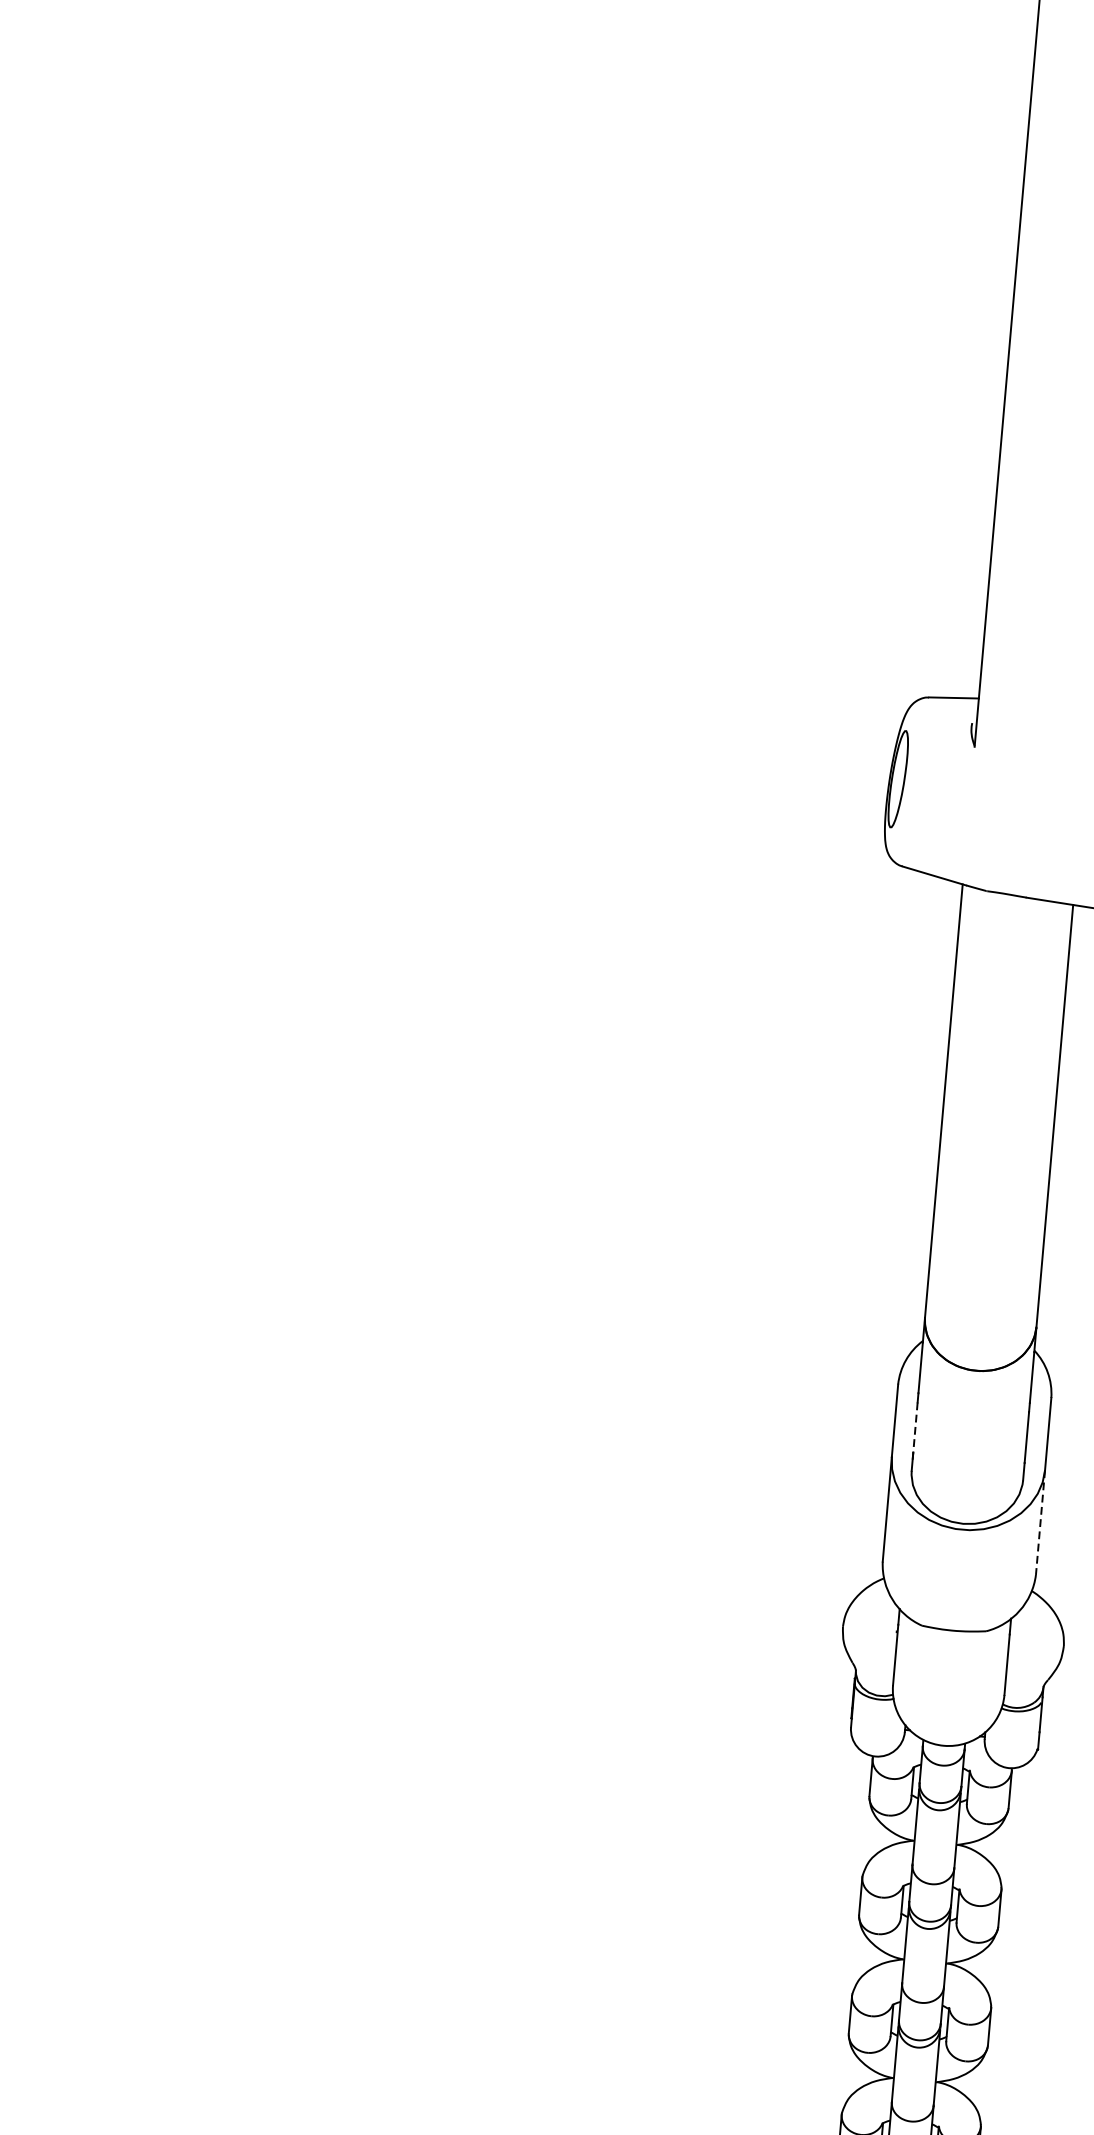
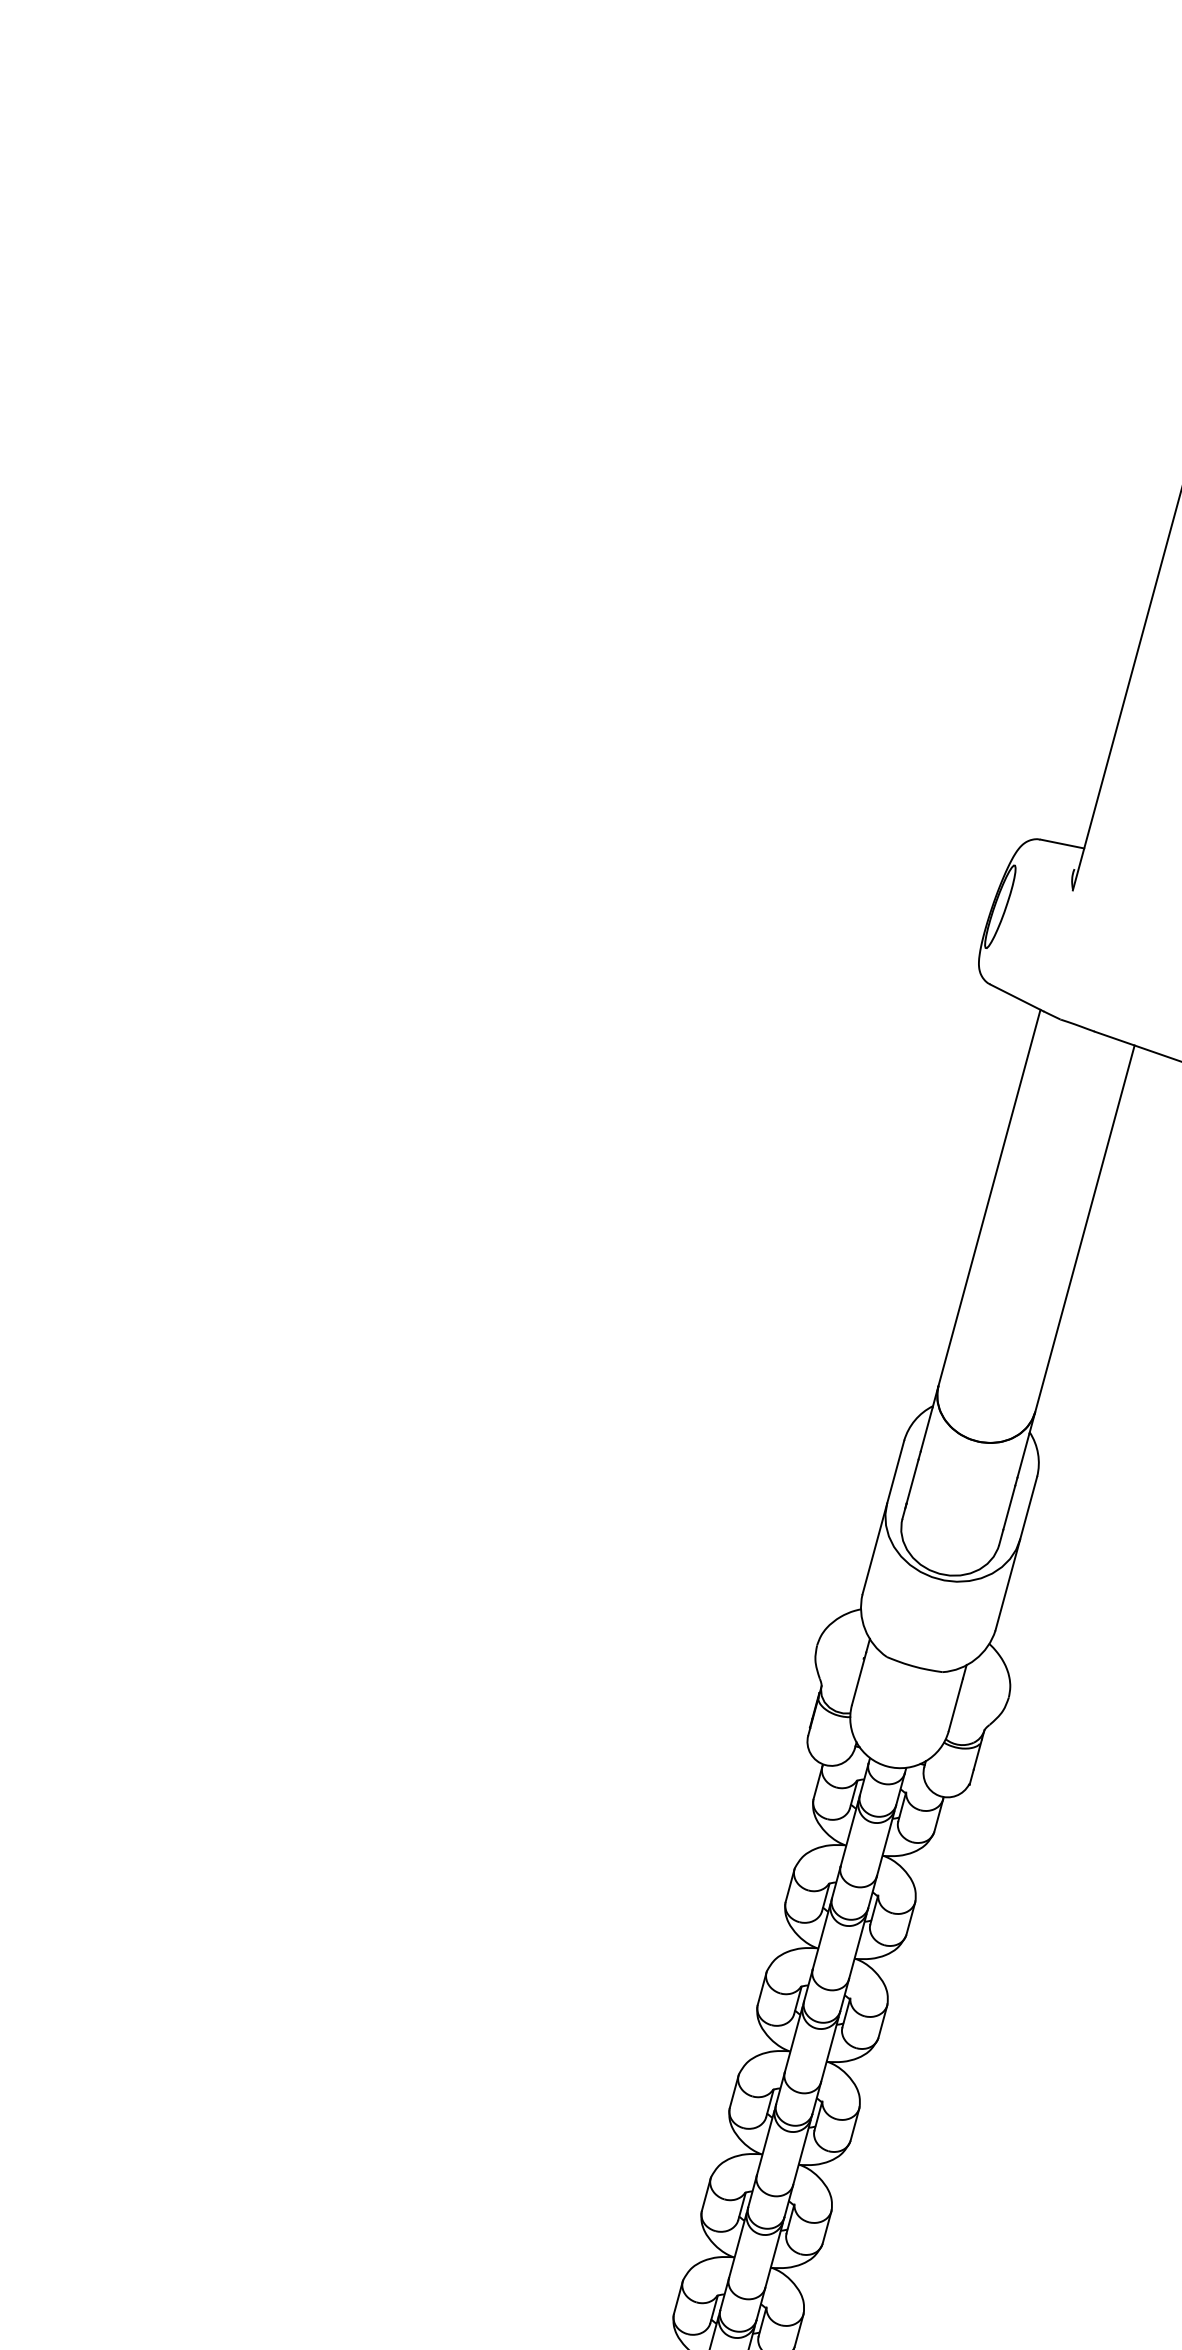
line: (915, 1427) -> (912, 1481), dashed -> solid
line: (1040, 1523) -> (1007, 1585), dashed -> solid

